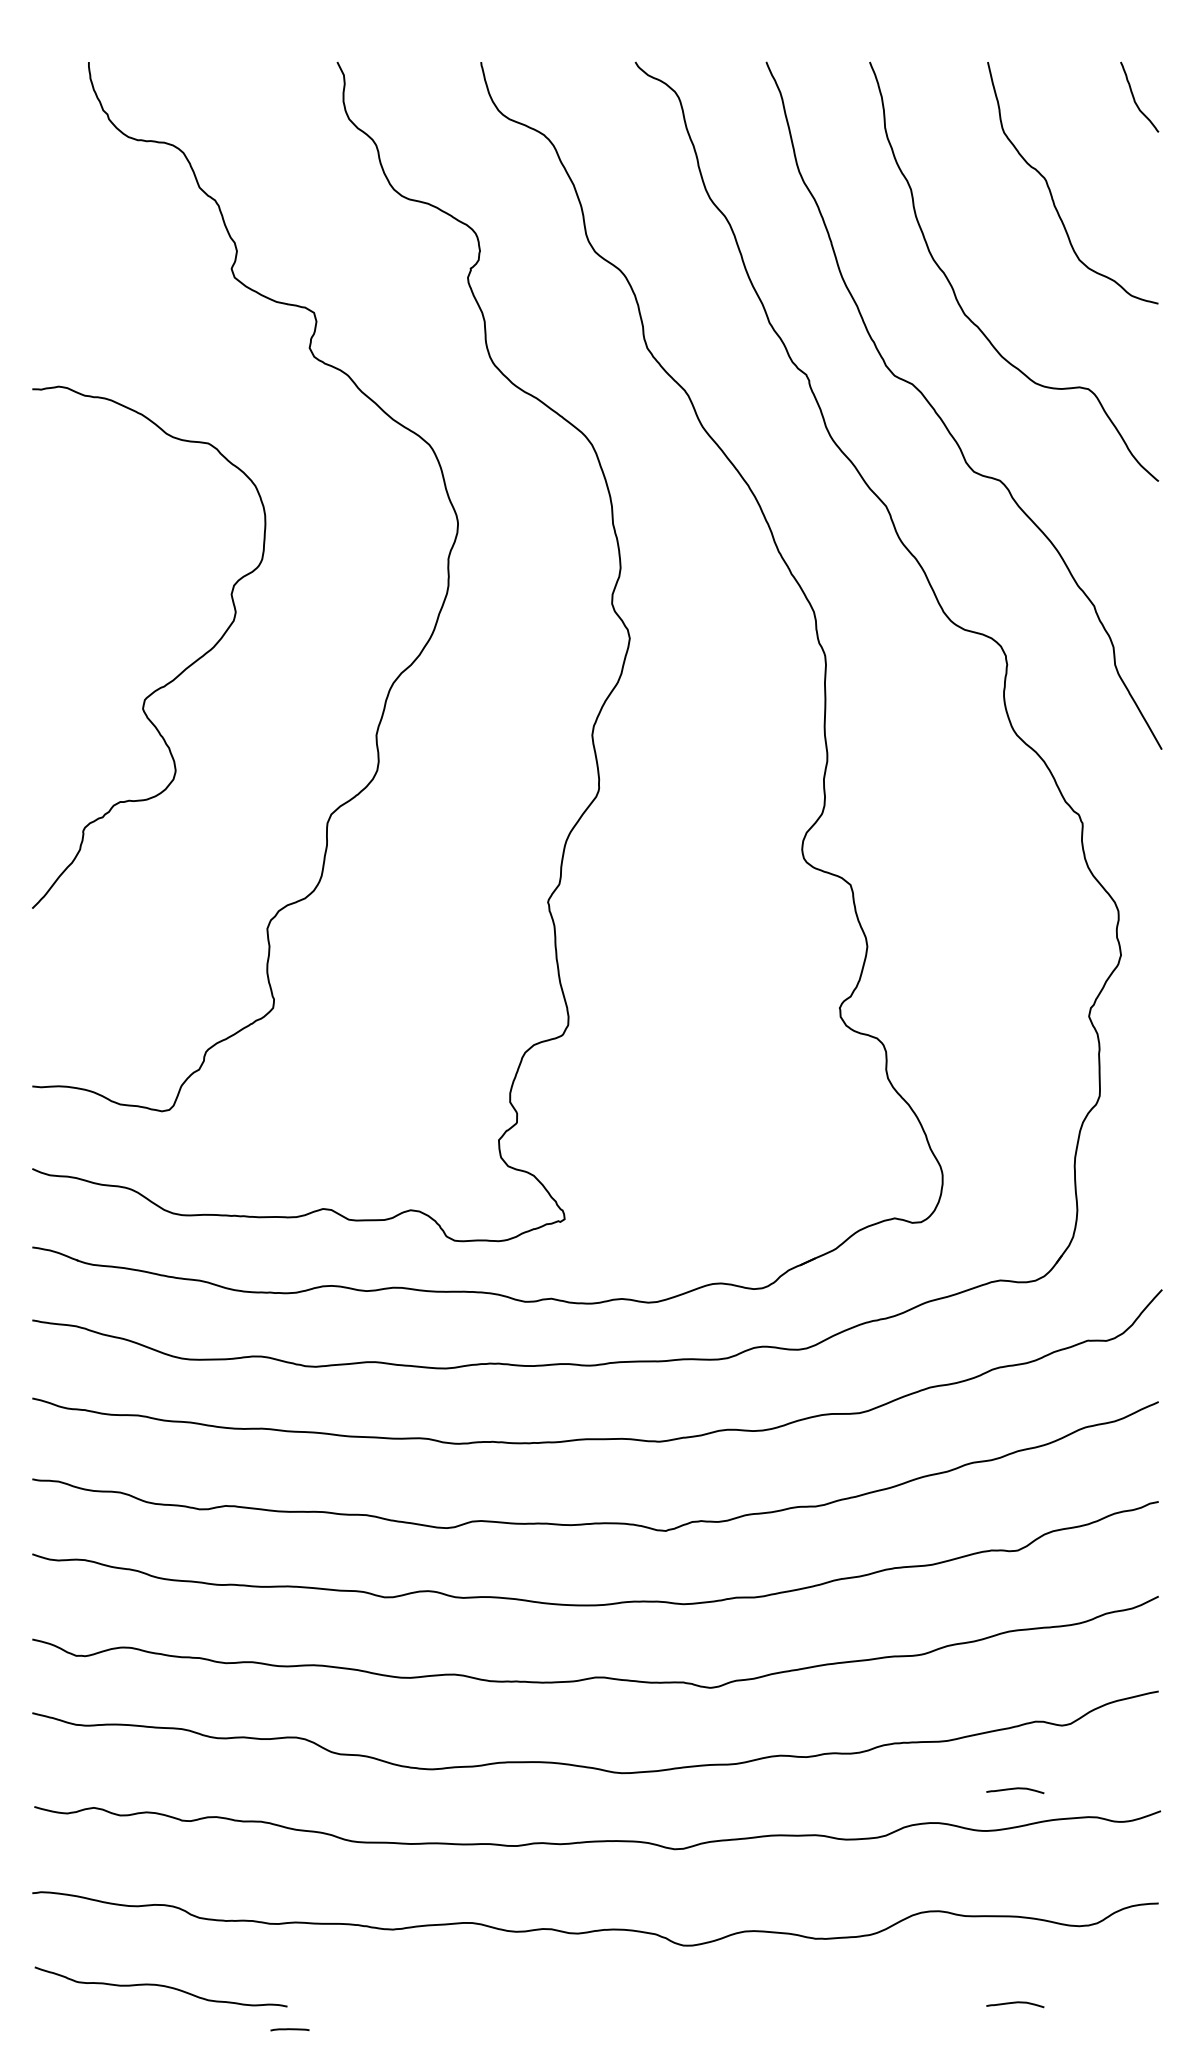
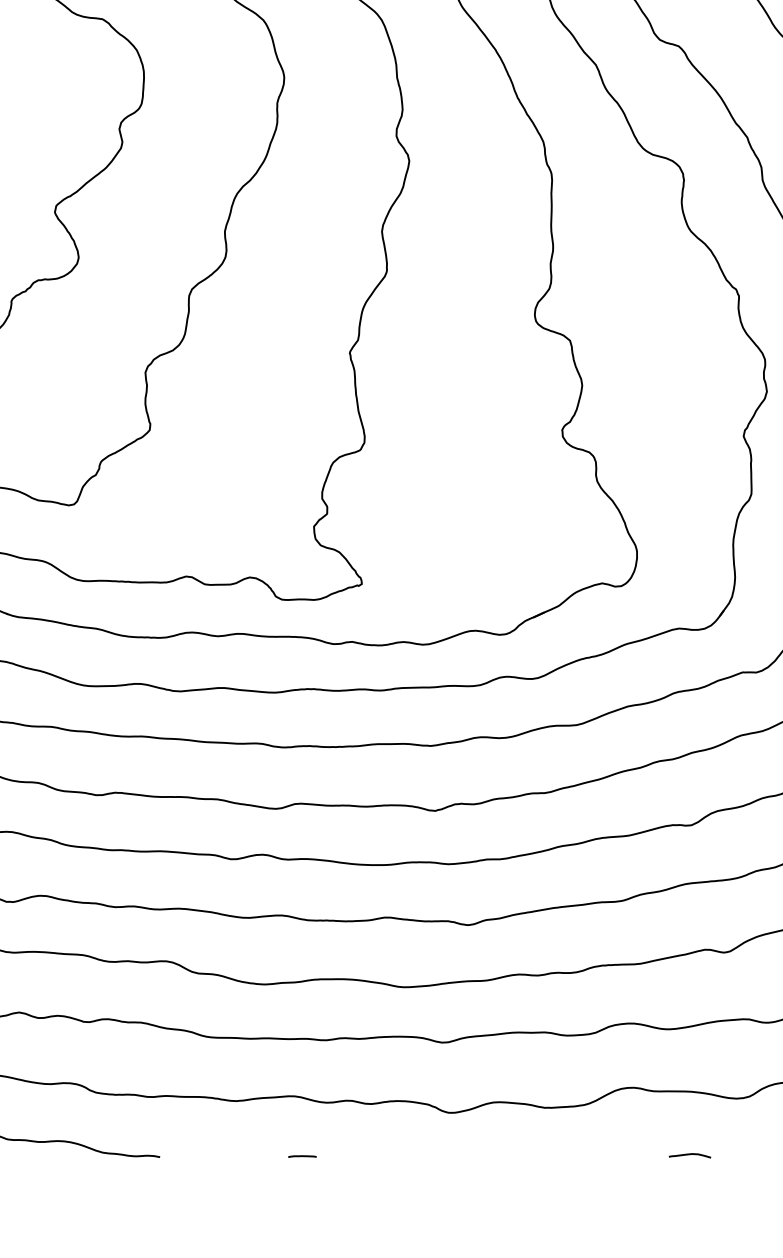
curve: (1015, 1789) -> (690, 999), removed
line: (289, 2029) -> (302, 1156), moved

